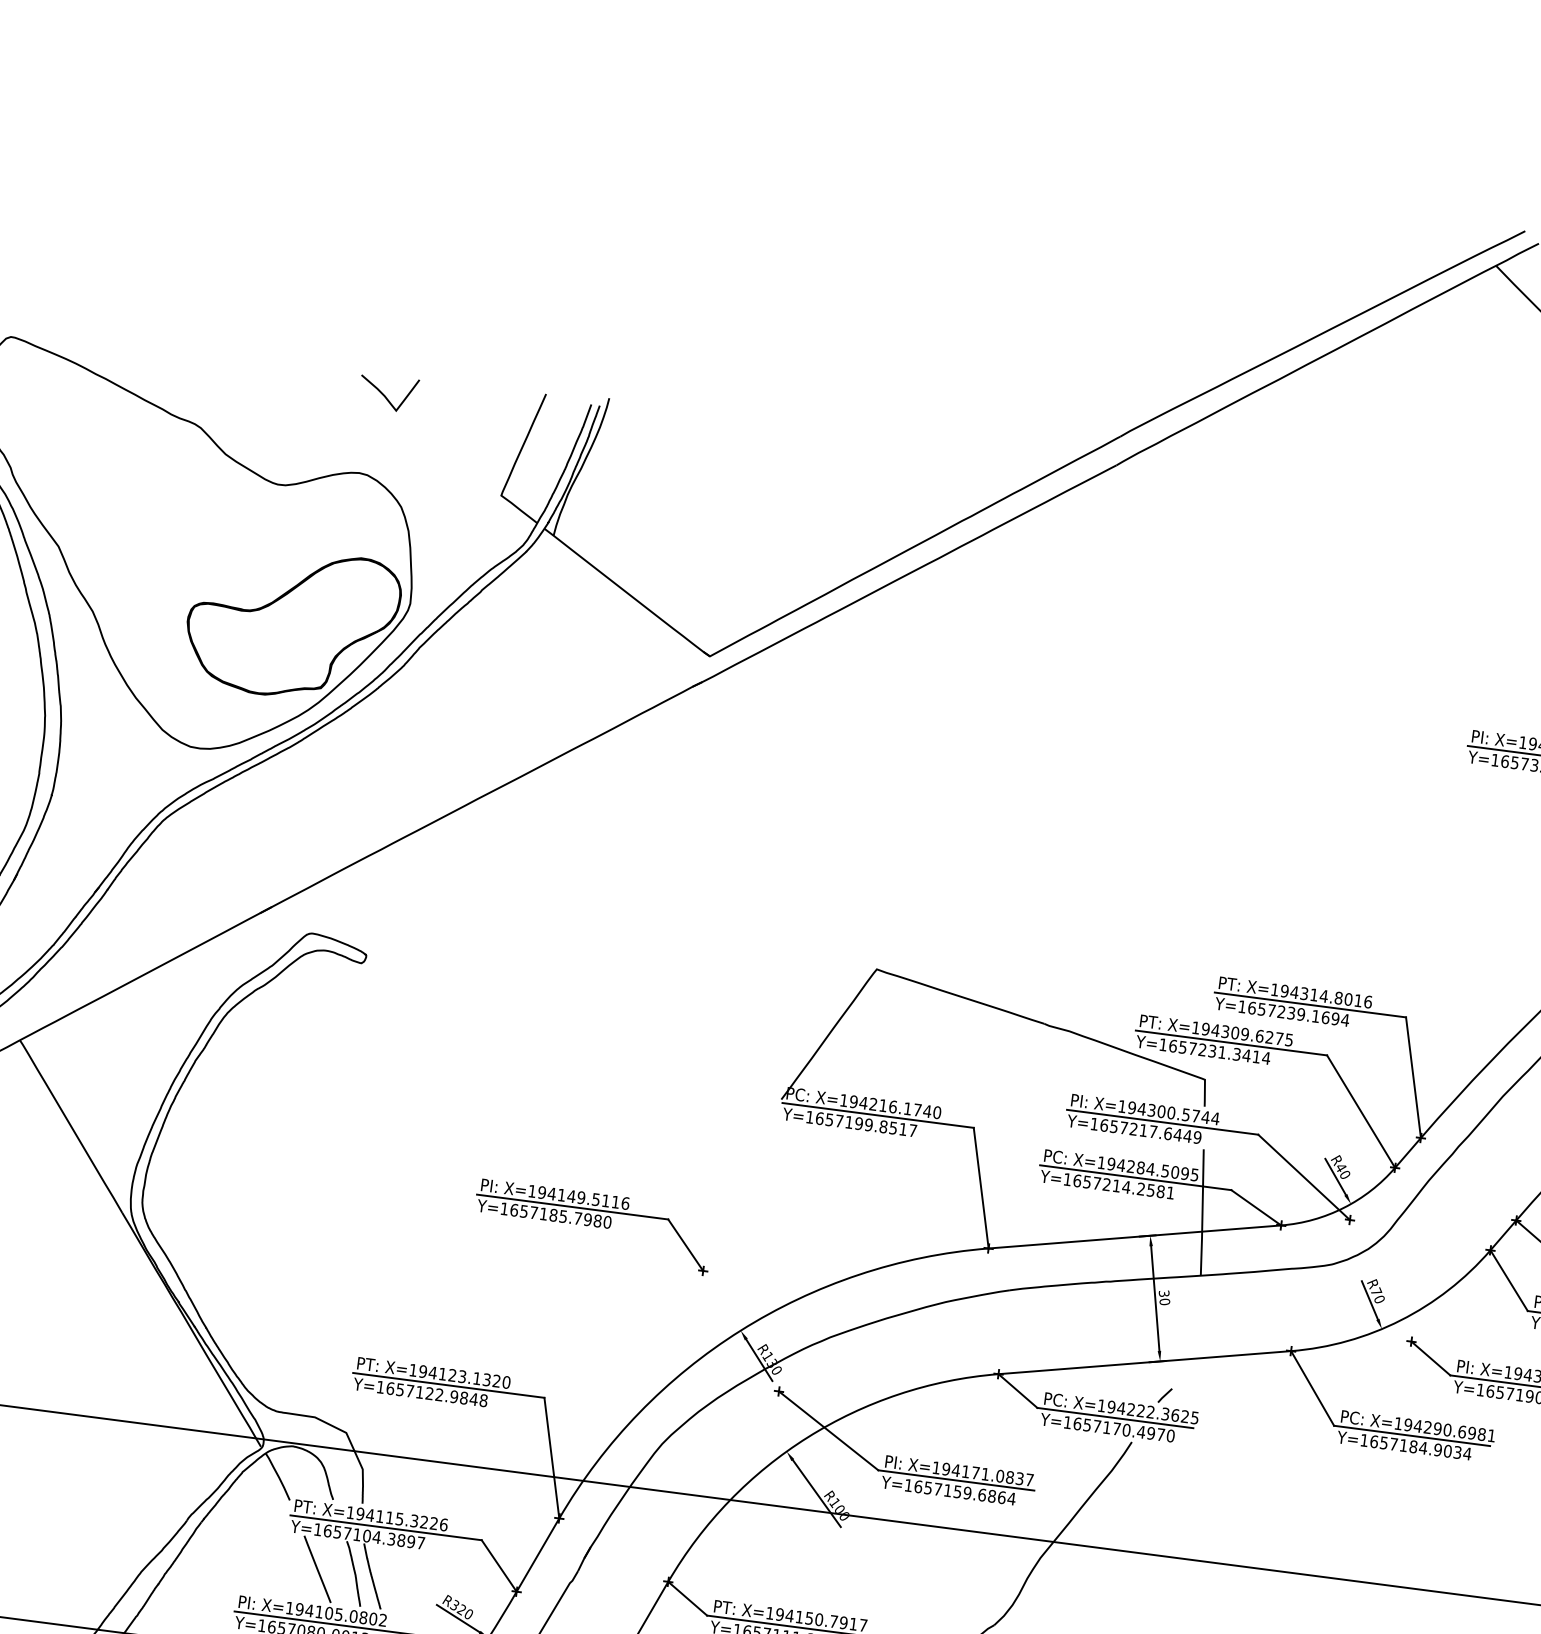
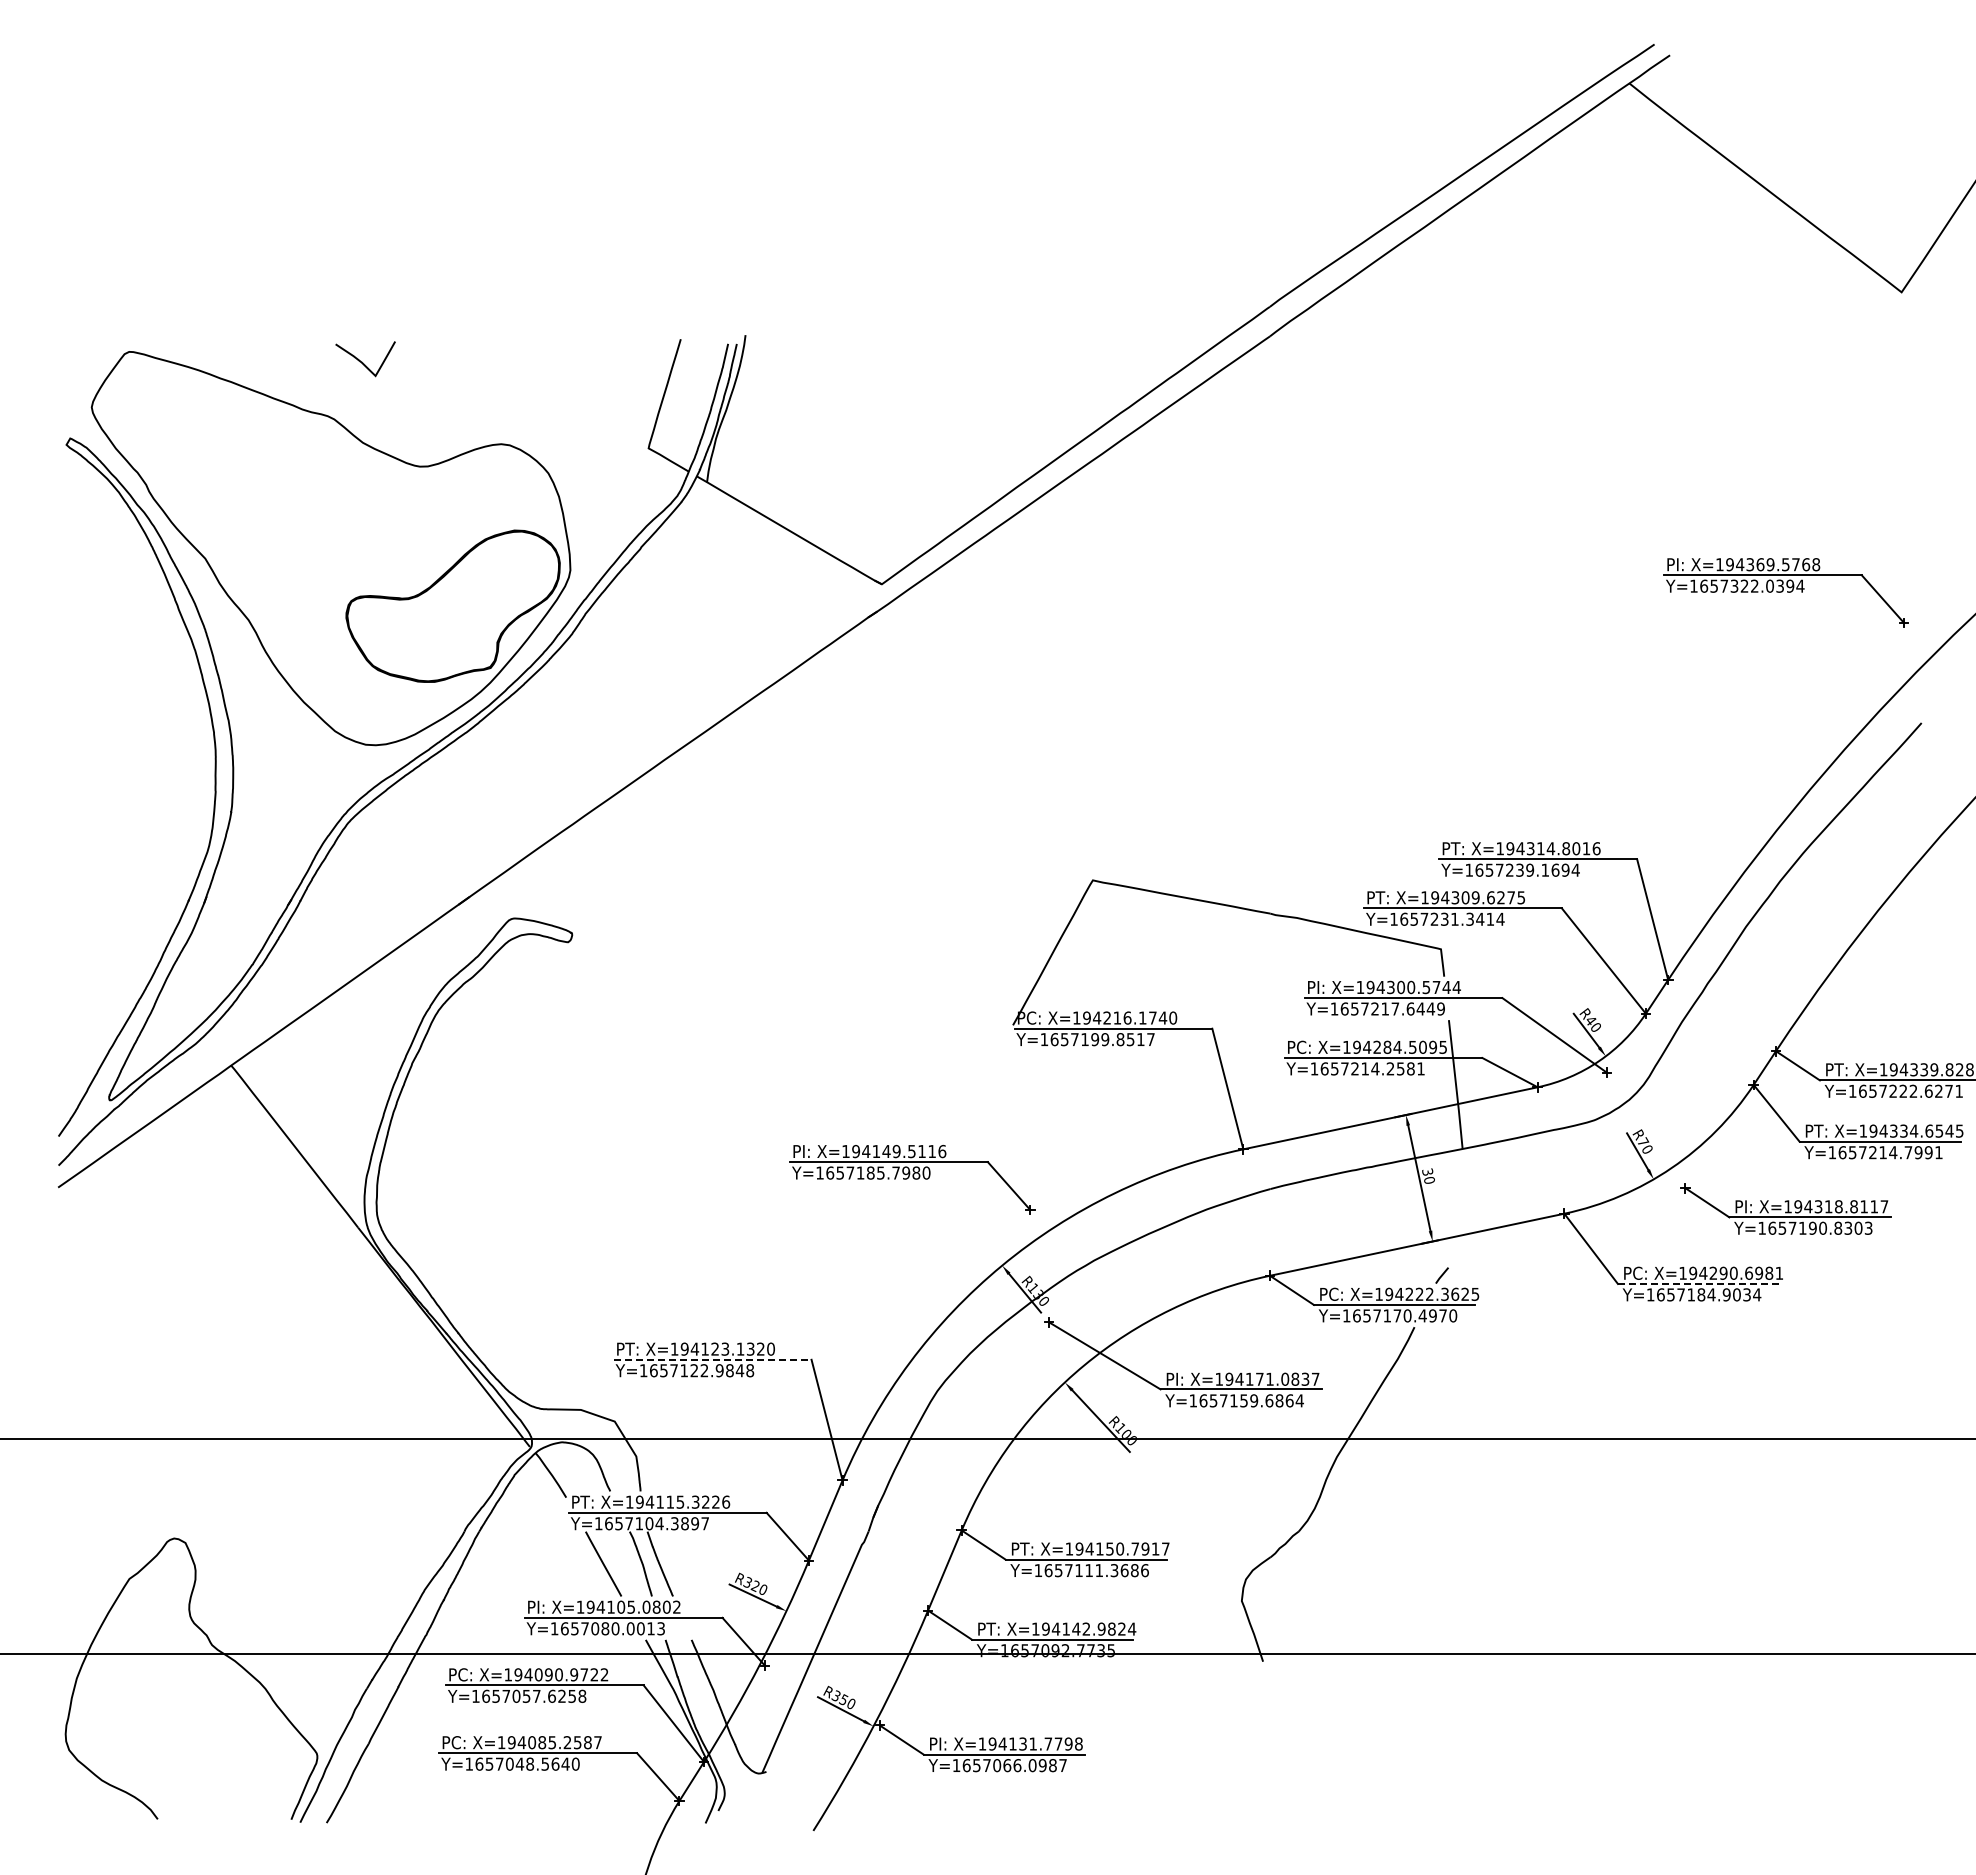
curve: (385, 395) -> (362, 361), moved
part: (593, 1226) -> (912, 1179), moved
line: (448, 1385) -> (712, 1359), solid -> dashed
line: (1412, 1435) -> (1698, 1283), solid -> dashed

